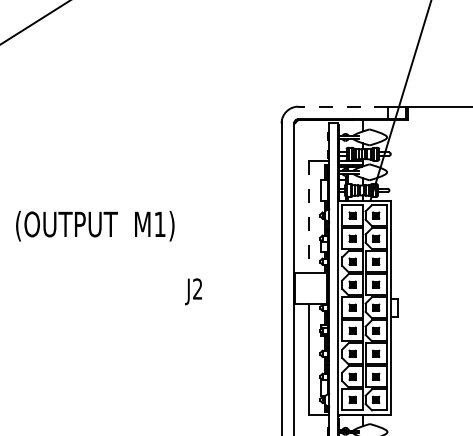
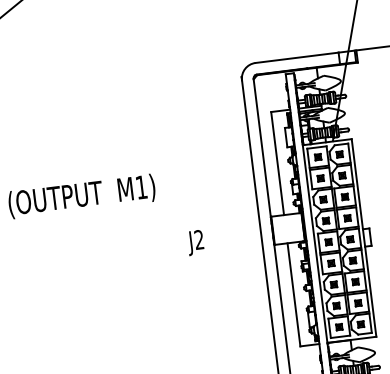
line: (342, 106) -> (296, 57), dashed -> solid
line: (308, 217) -> (277, 164), dashed -> solid
text: (193, 291) -> (195, 242), moved

